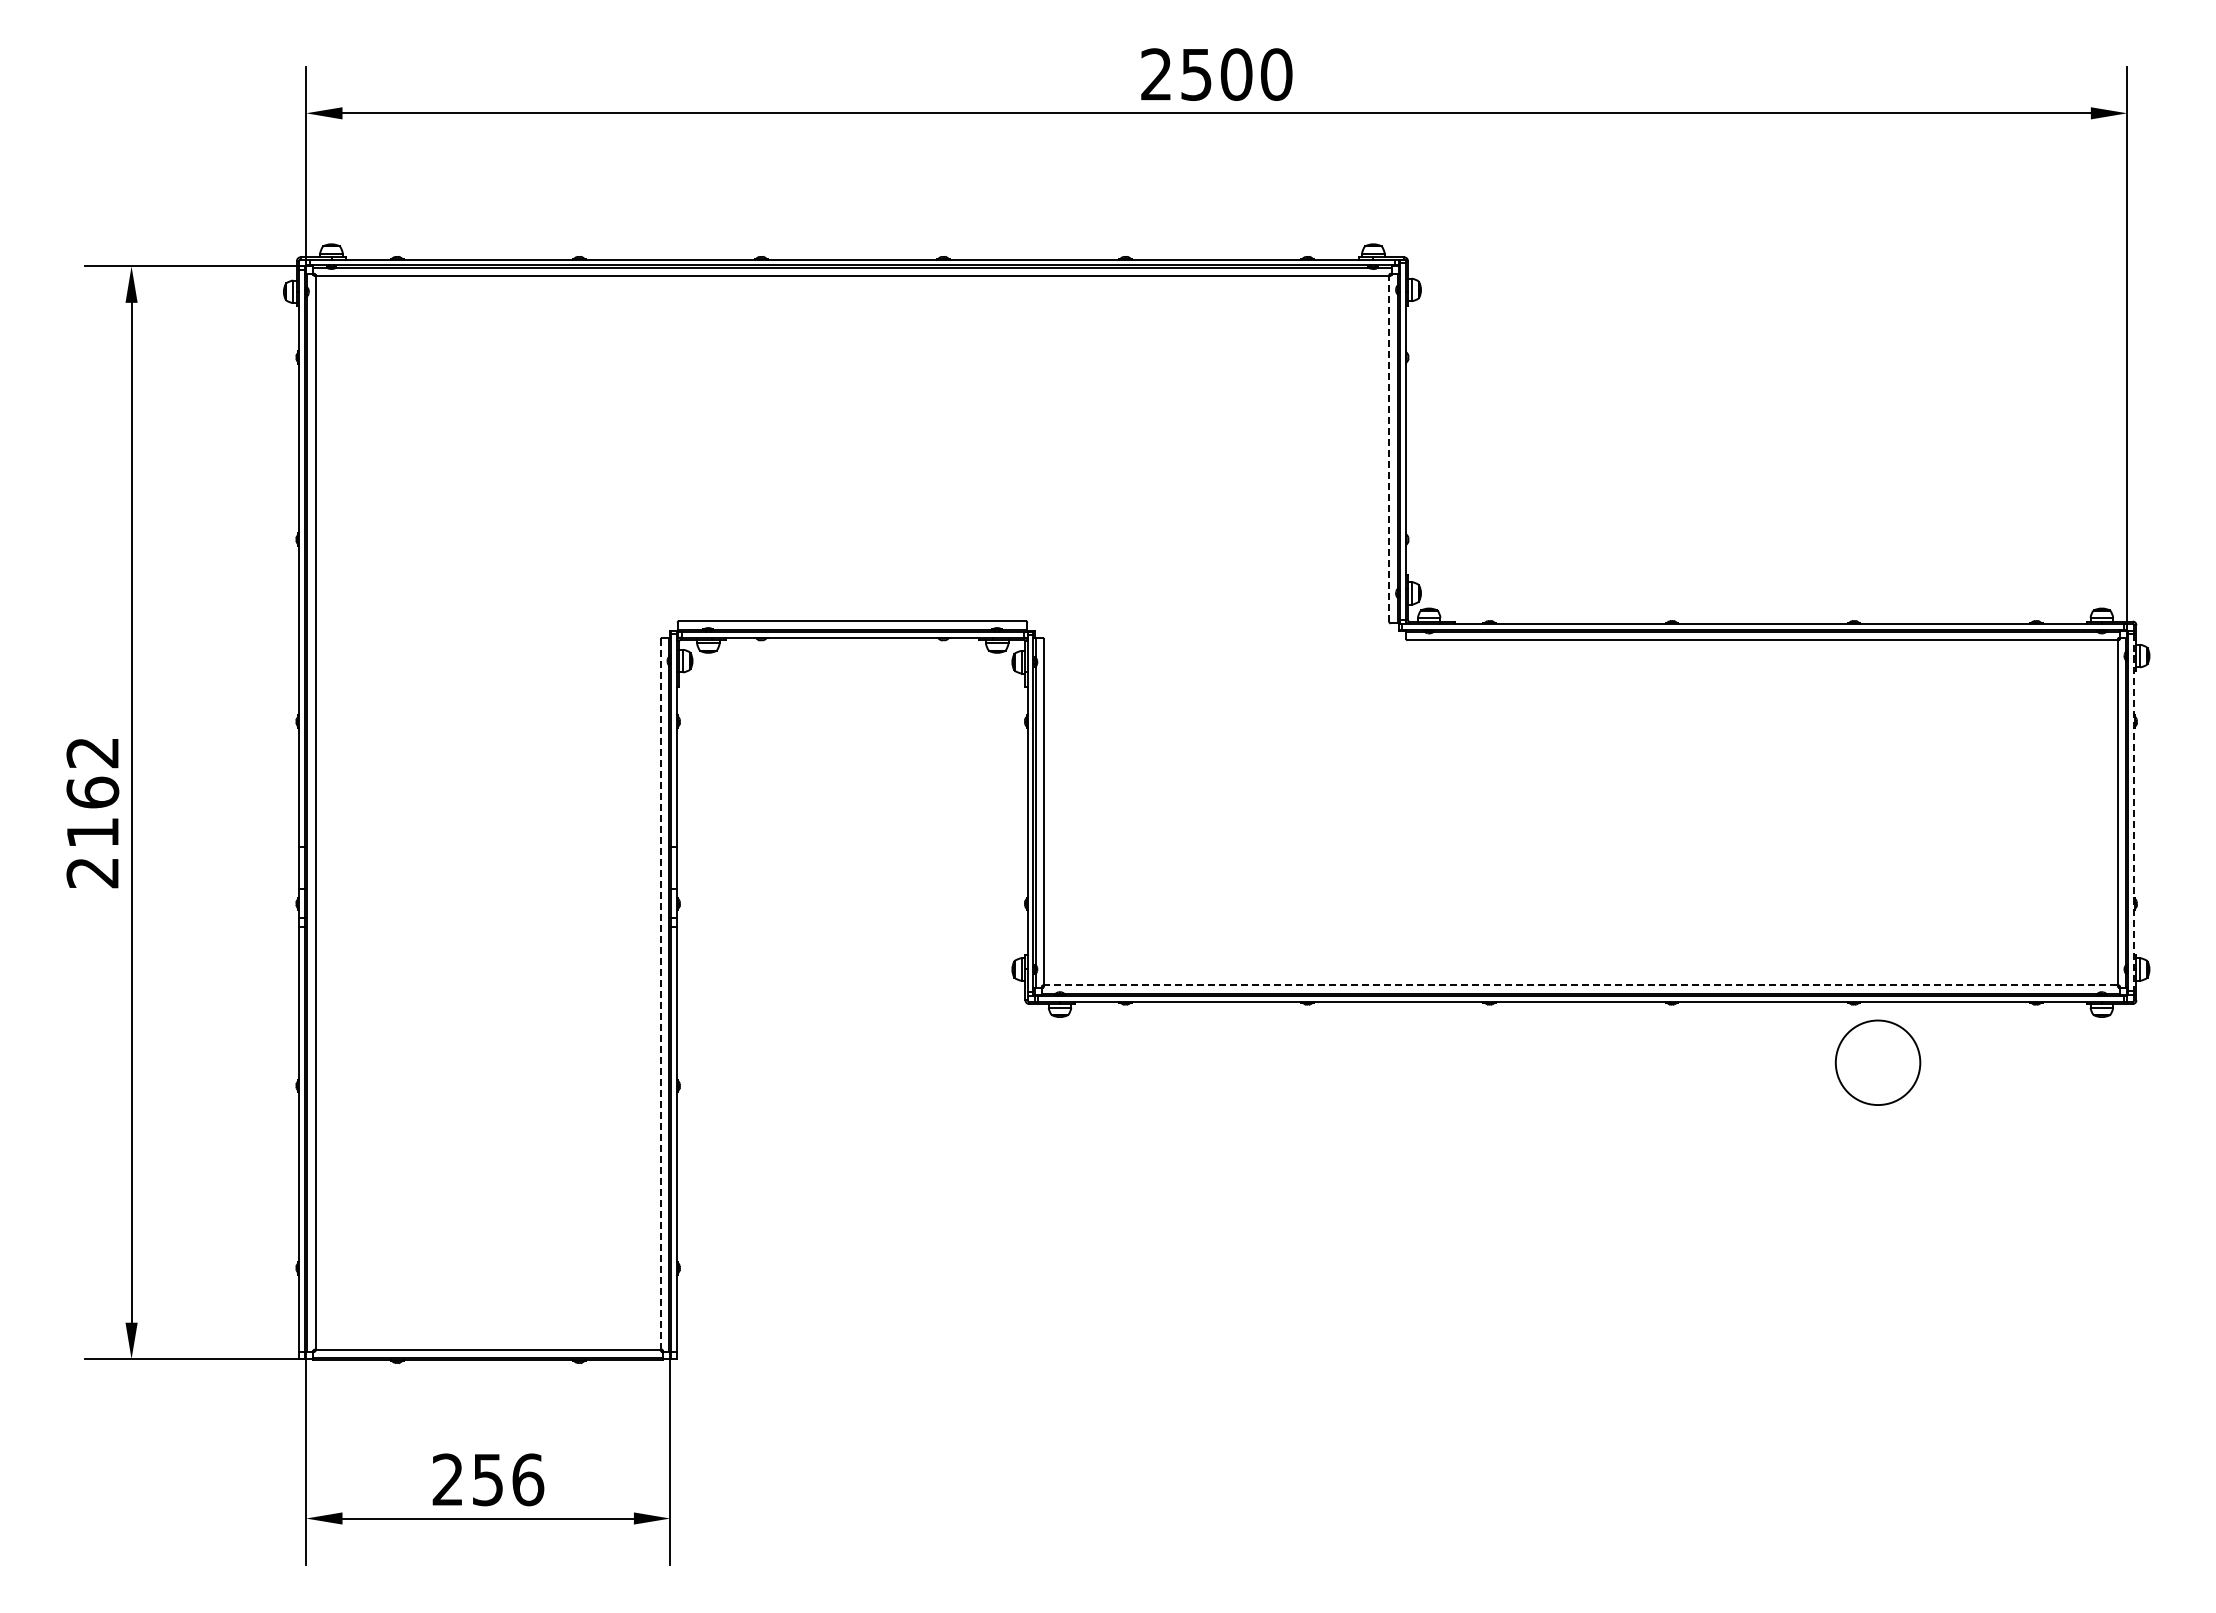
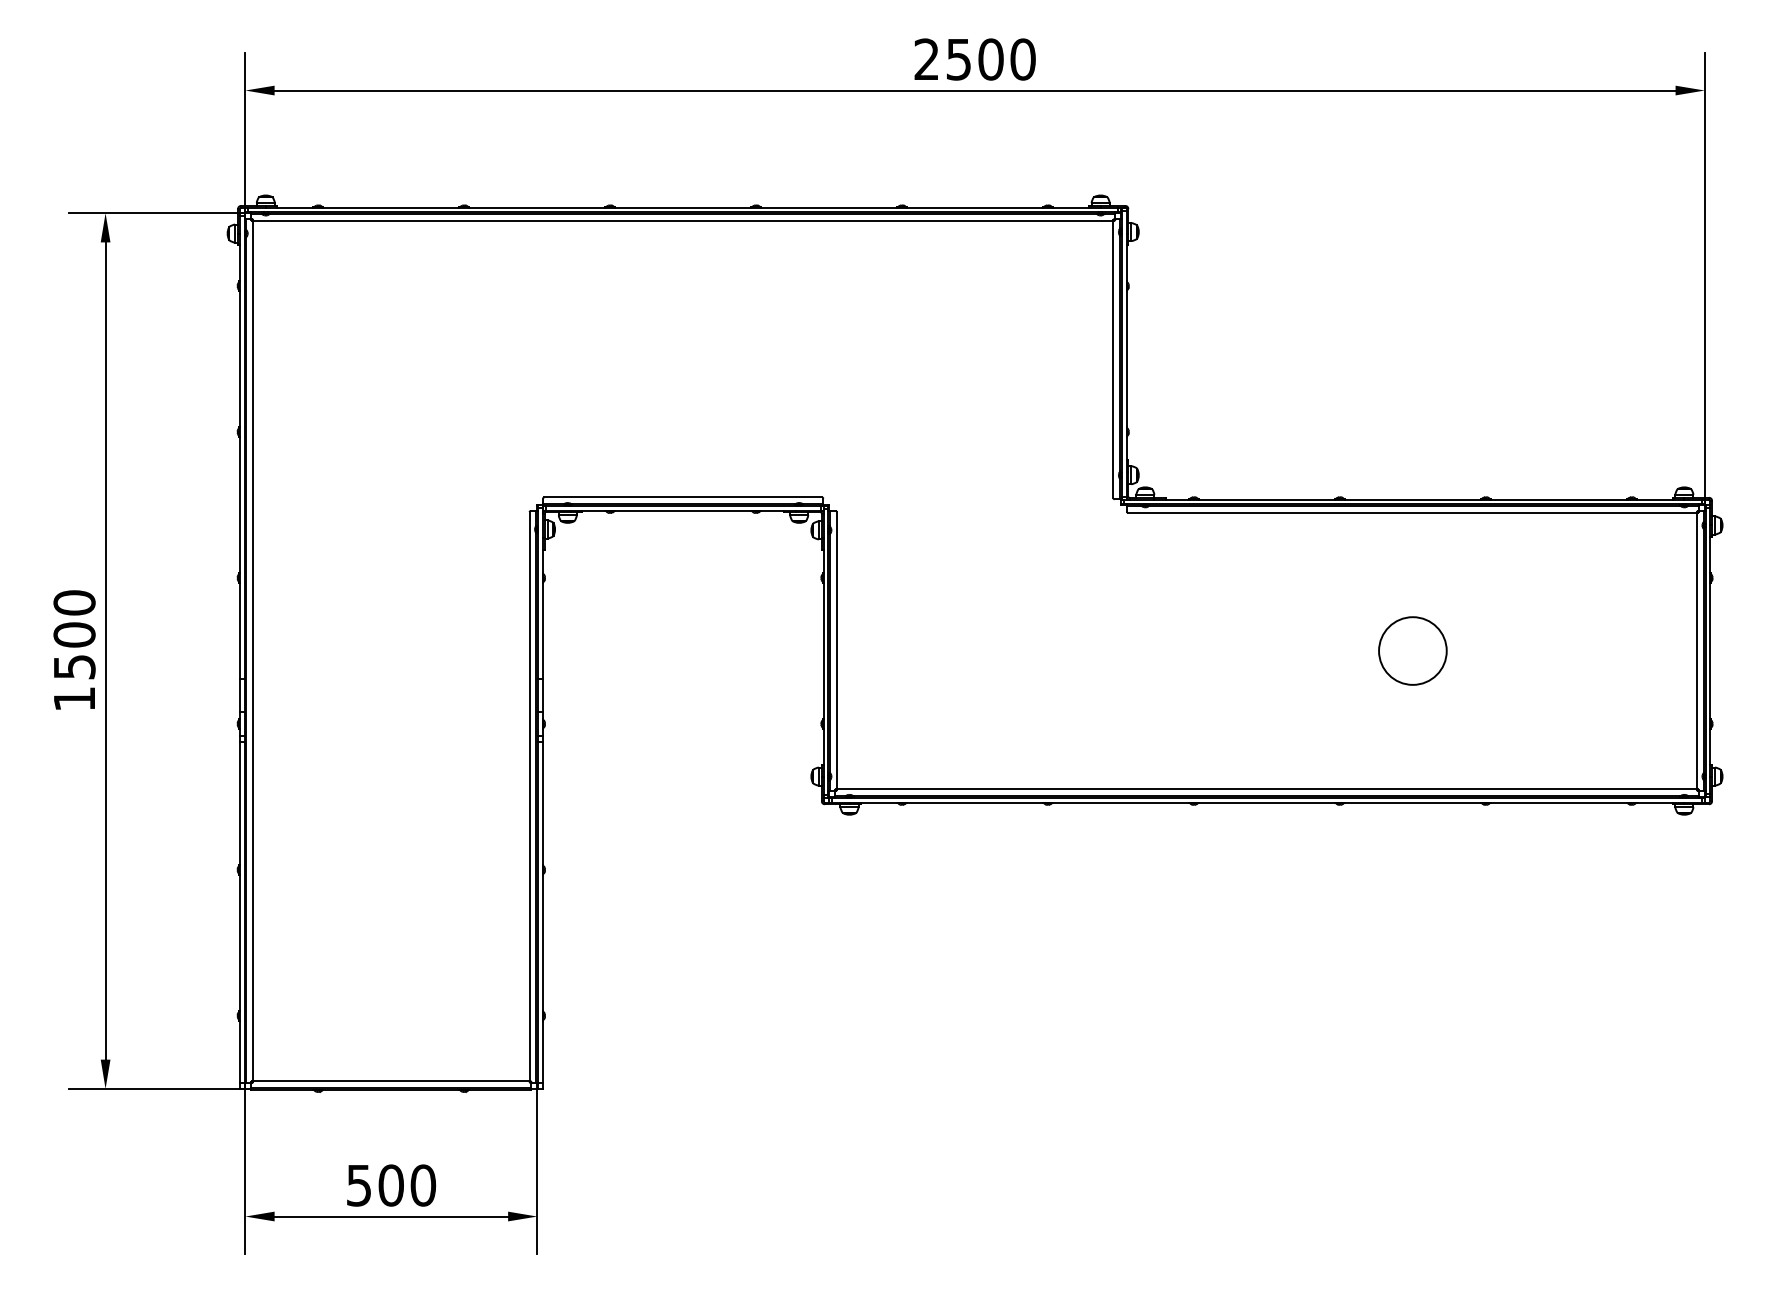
line: (1389, 448) -> (1113, 359), dashed -> solid
text: (92, 812) -> (74, 650), 2162 -> 1500
line: (2134, 813) -> (1710, 651), dashed -> solid
line: (1580, 985) -> (1266, 789), dashed -> solid
line: (660, 994) -> (529, 796), dashed -> solid
circle: (1877, 1062) -> (1412, 650), moved
text: (488, 1479) -> (391, 1185), 256 -> 500

